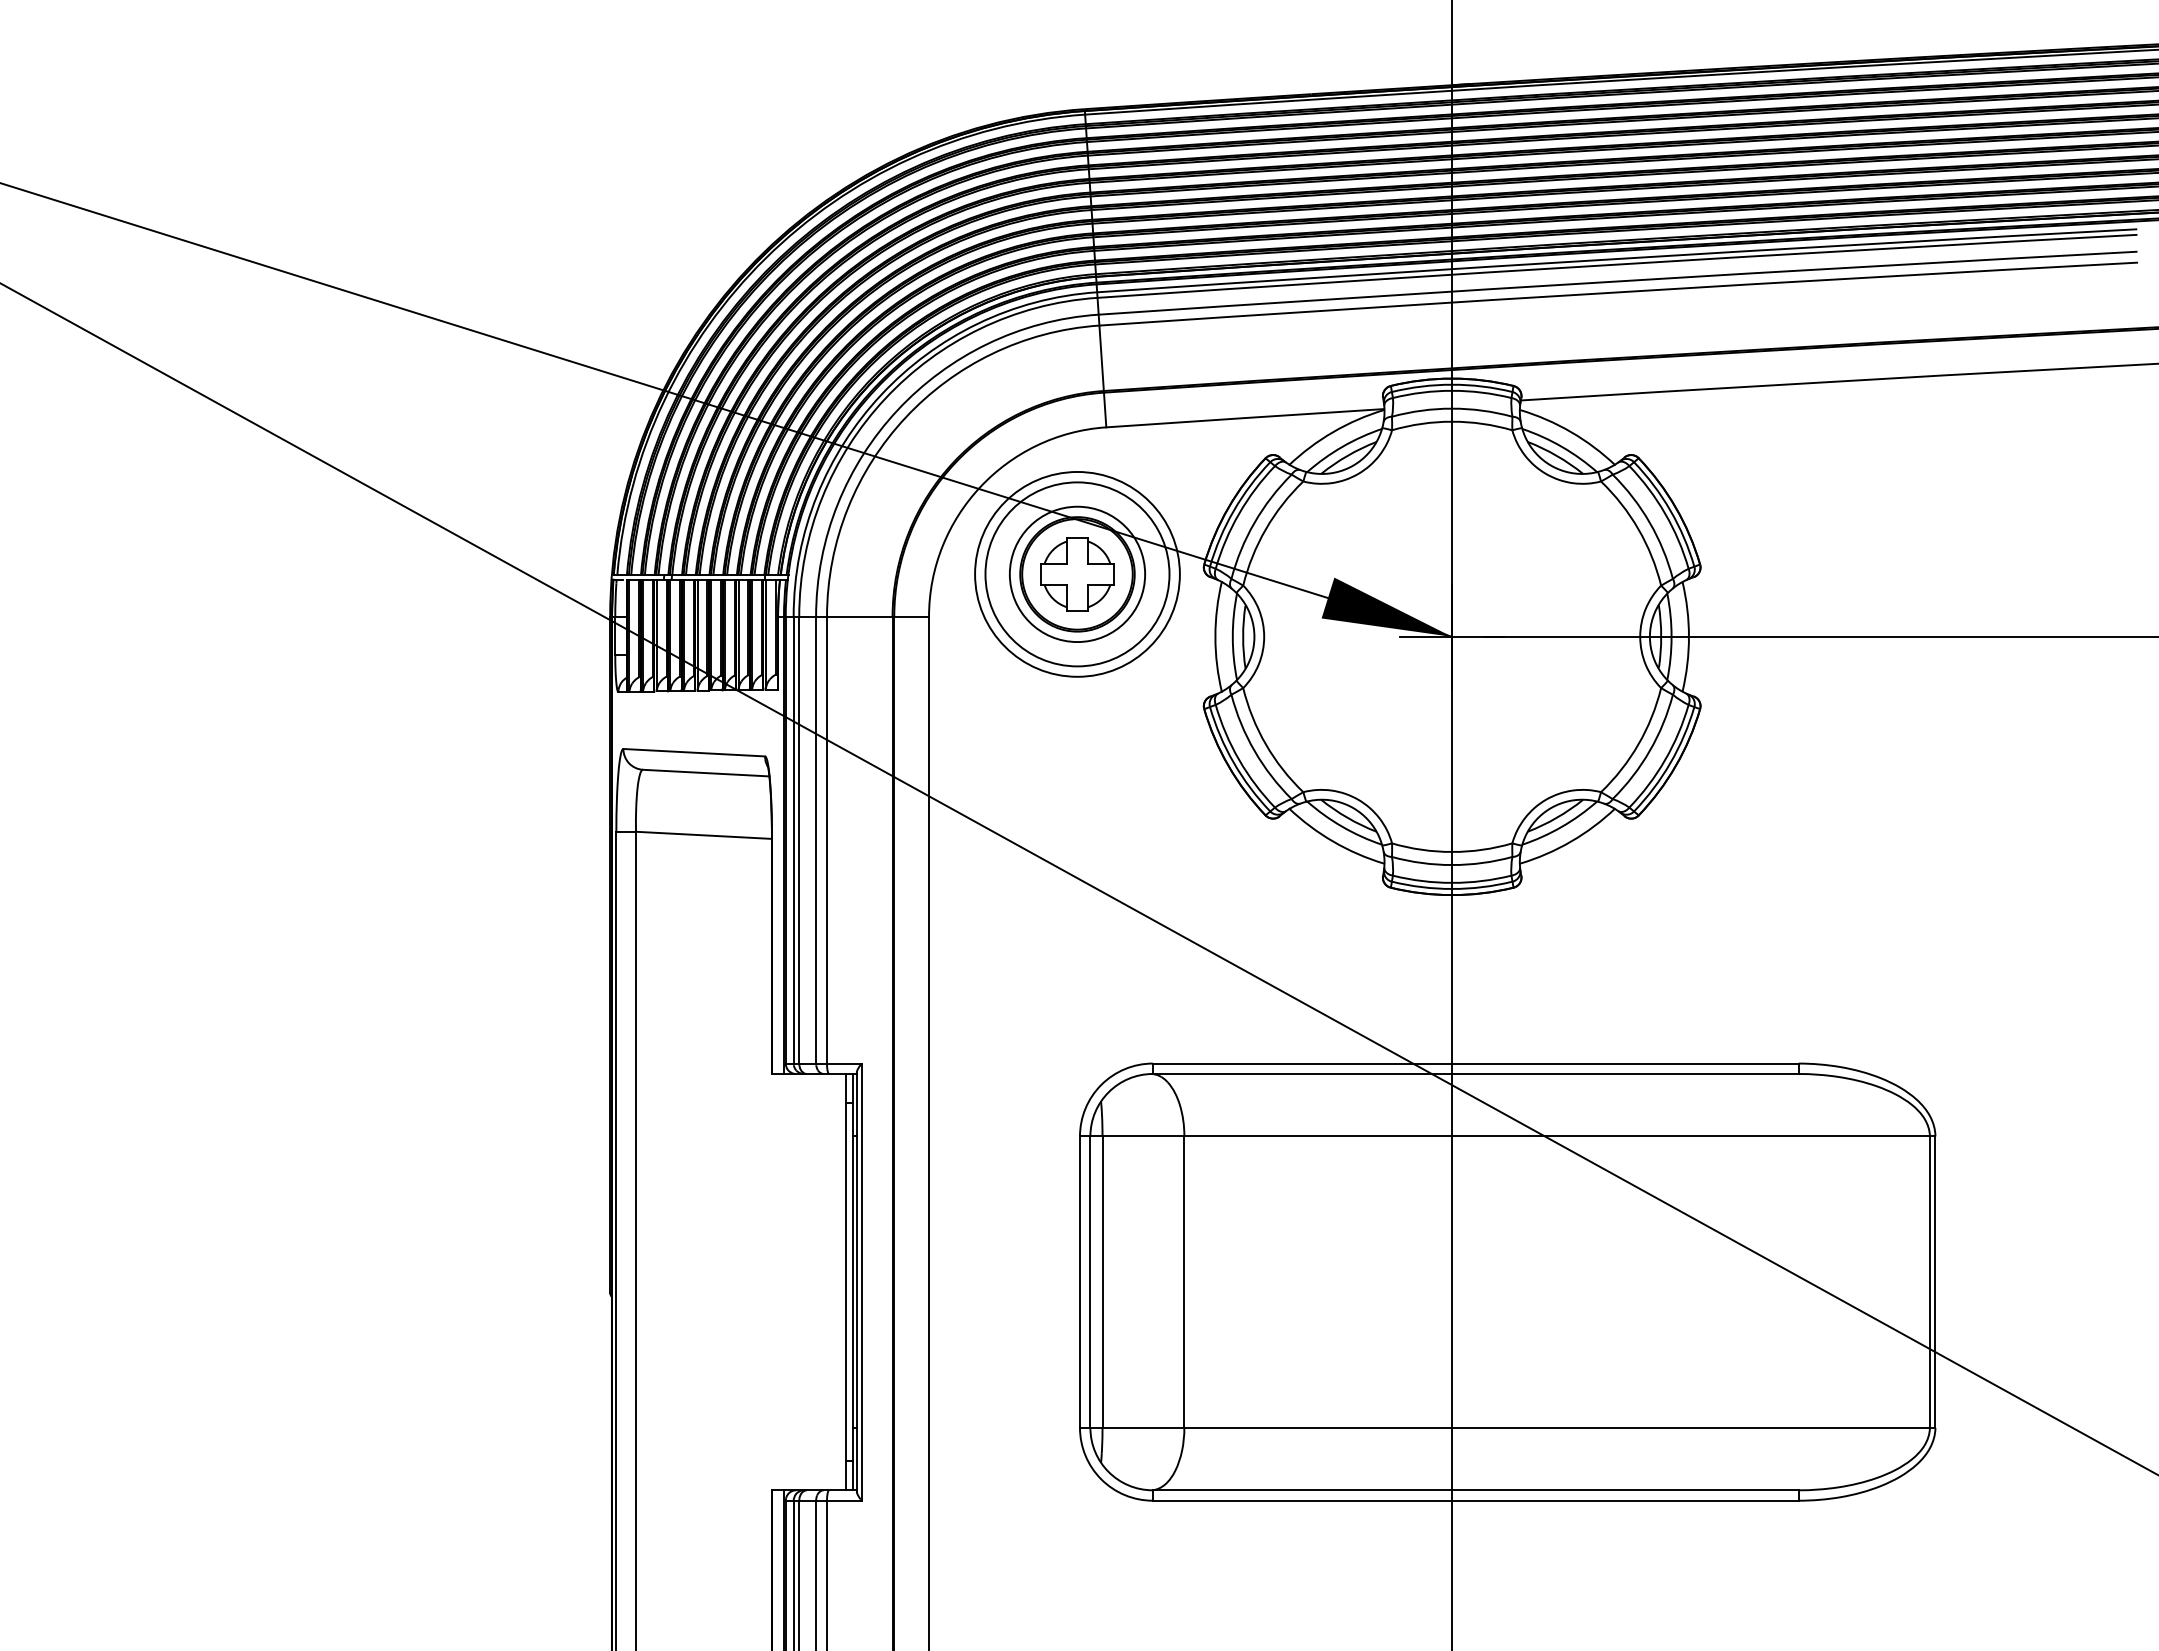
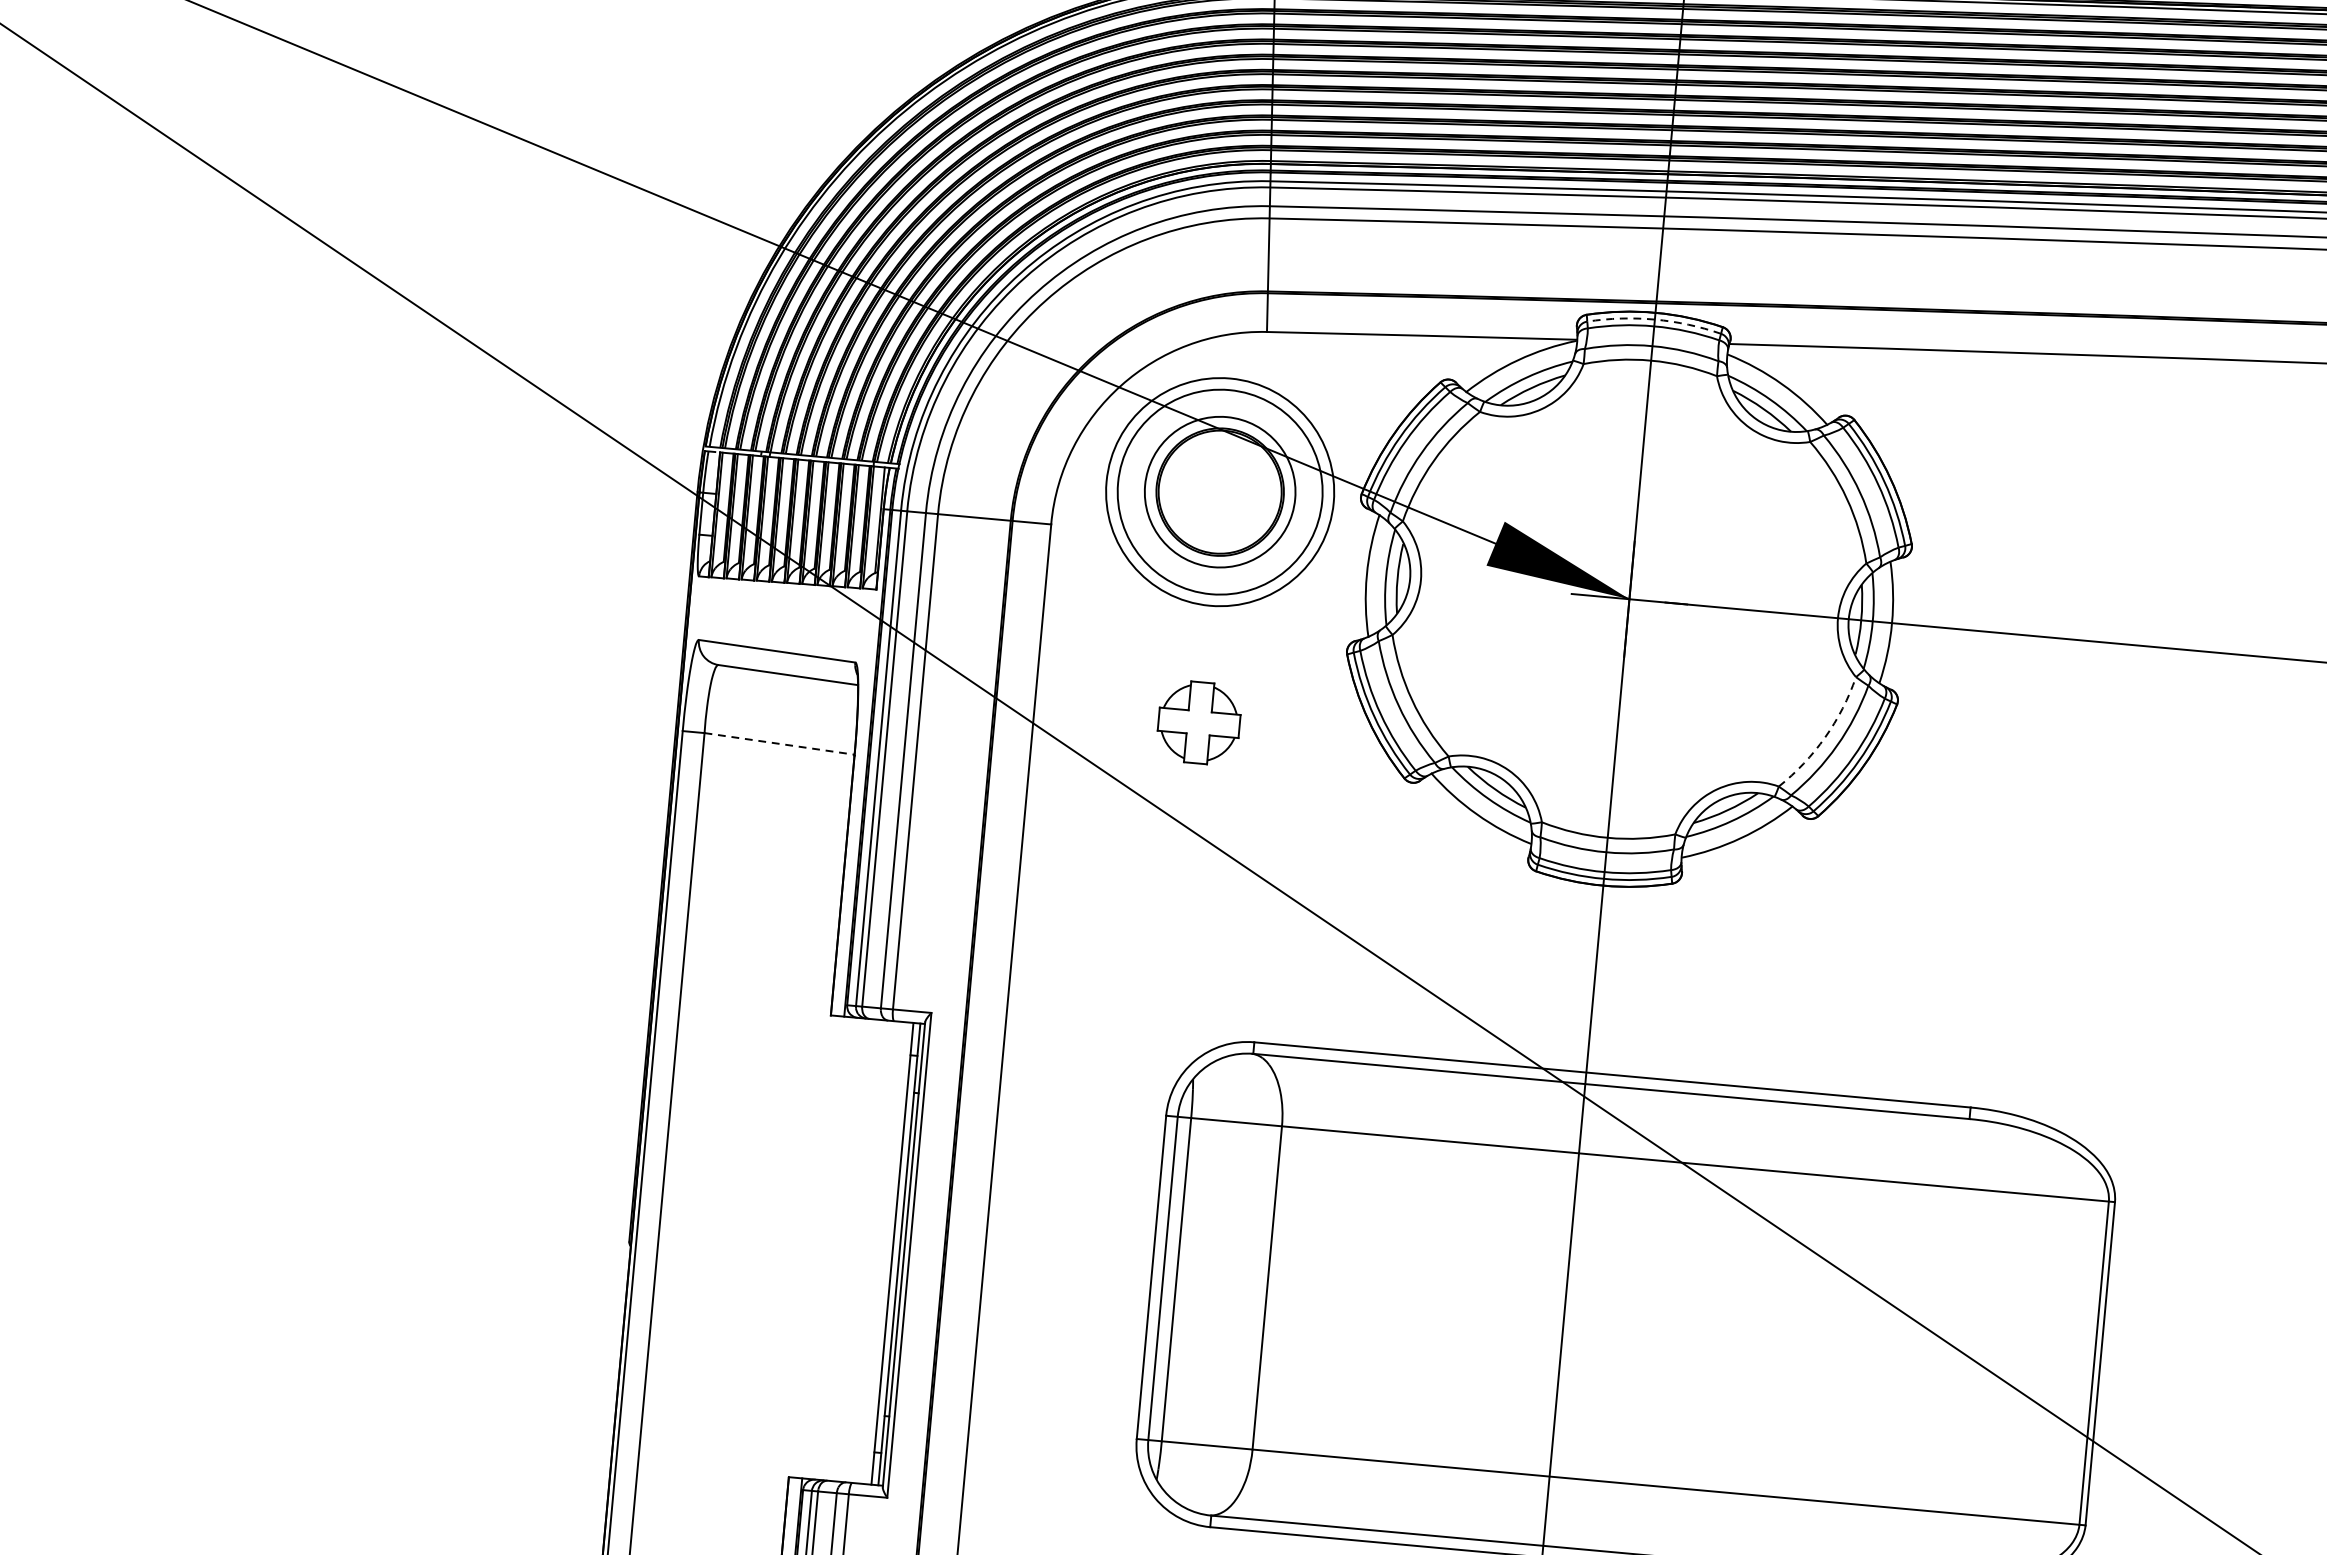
arc: (1452, 384) -> (1655, 319), solid -> dashed
part: (1077, 574) -> (1199, 722), moved
arc: (1638, 744) -> (1825, 737), solid -> dashed
line: (704, 835) -> (780, 744), solid -> dashed

